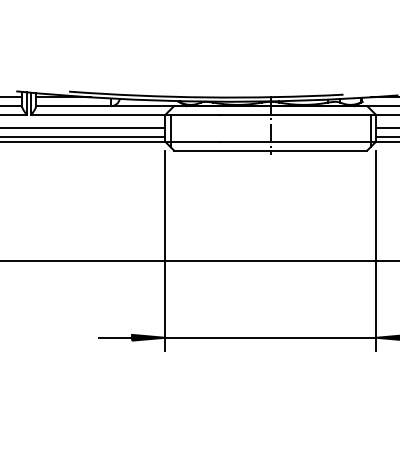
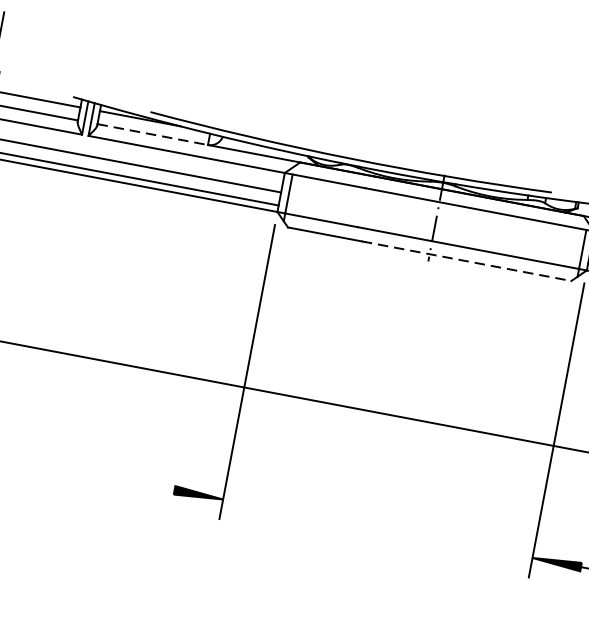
line: (73, 106) -> (152, 135), solid -> dashed
line: (296, 150) -> (467, 261), solid -> dashed
line: (115, 337) -> (150, 485), removed
line: (270, 337) -> (377, 528), removed

